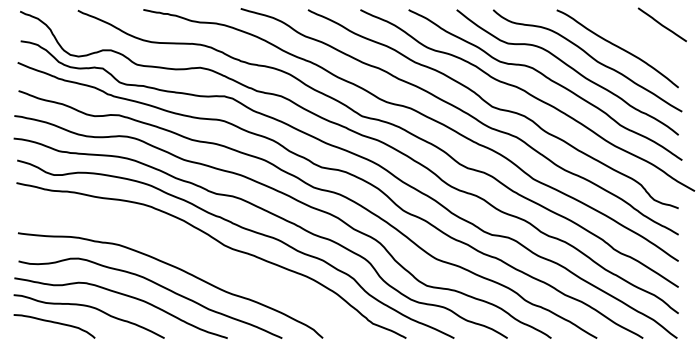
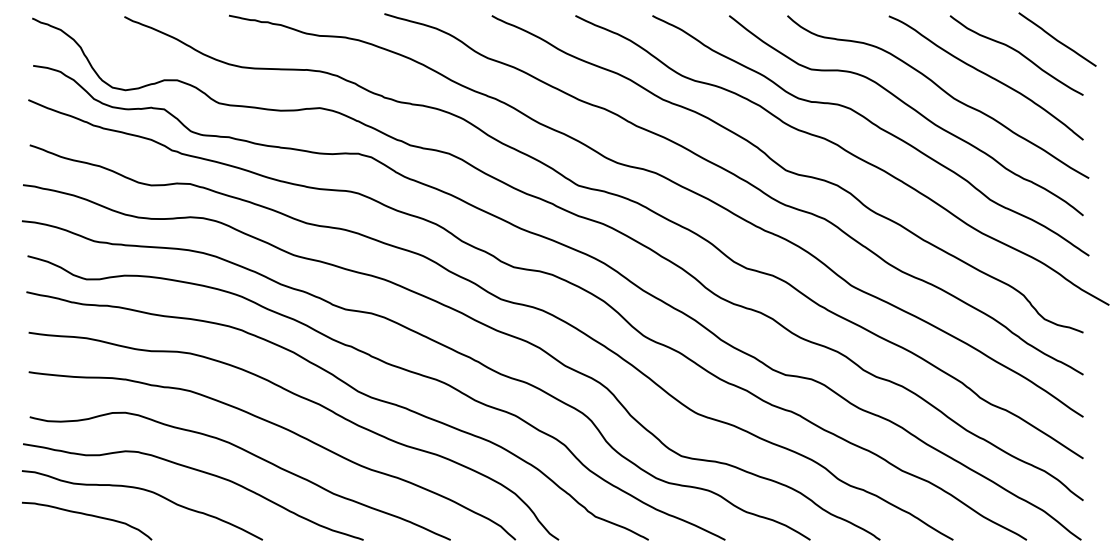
curve: (637, 33) -> (1017, 53), added
curve: (194, 252) -> (310, 403), added

